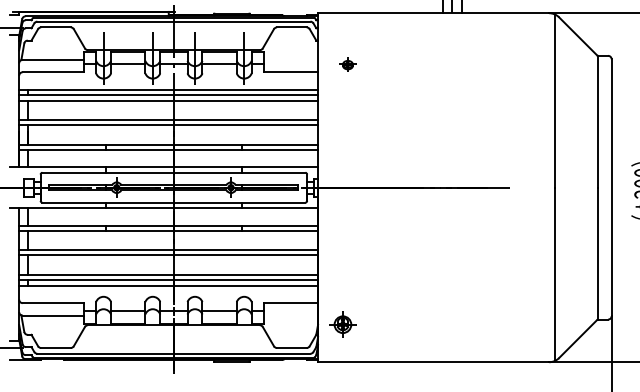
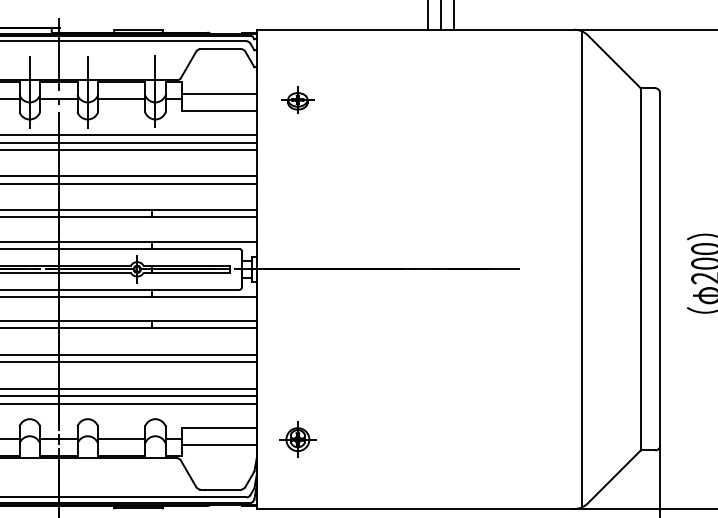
line: (290, 59) -> (218, 93), added
part: (347, 64) -> (297, 100), size x1.43
line: (290, 315) -> (218, 444), added
part: (342, 324) -> (297, 439), moved

